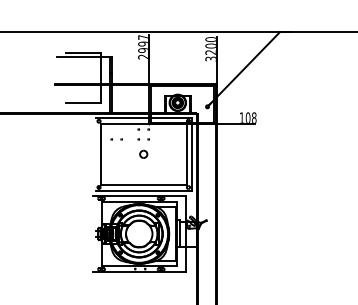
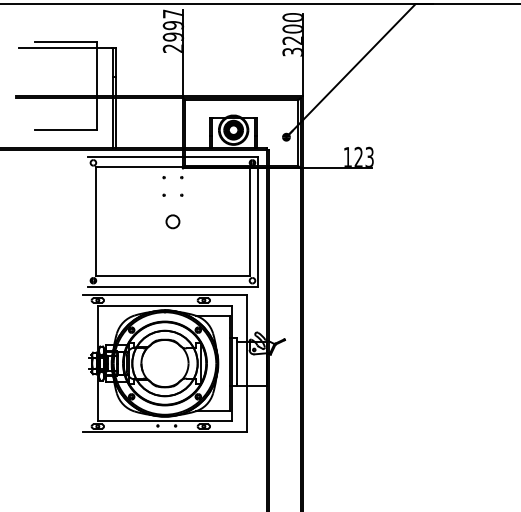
text: (250, 117) -> (362, 156), 108 -> 123
part: (116, 139) -> (124, 195), removed

